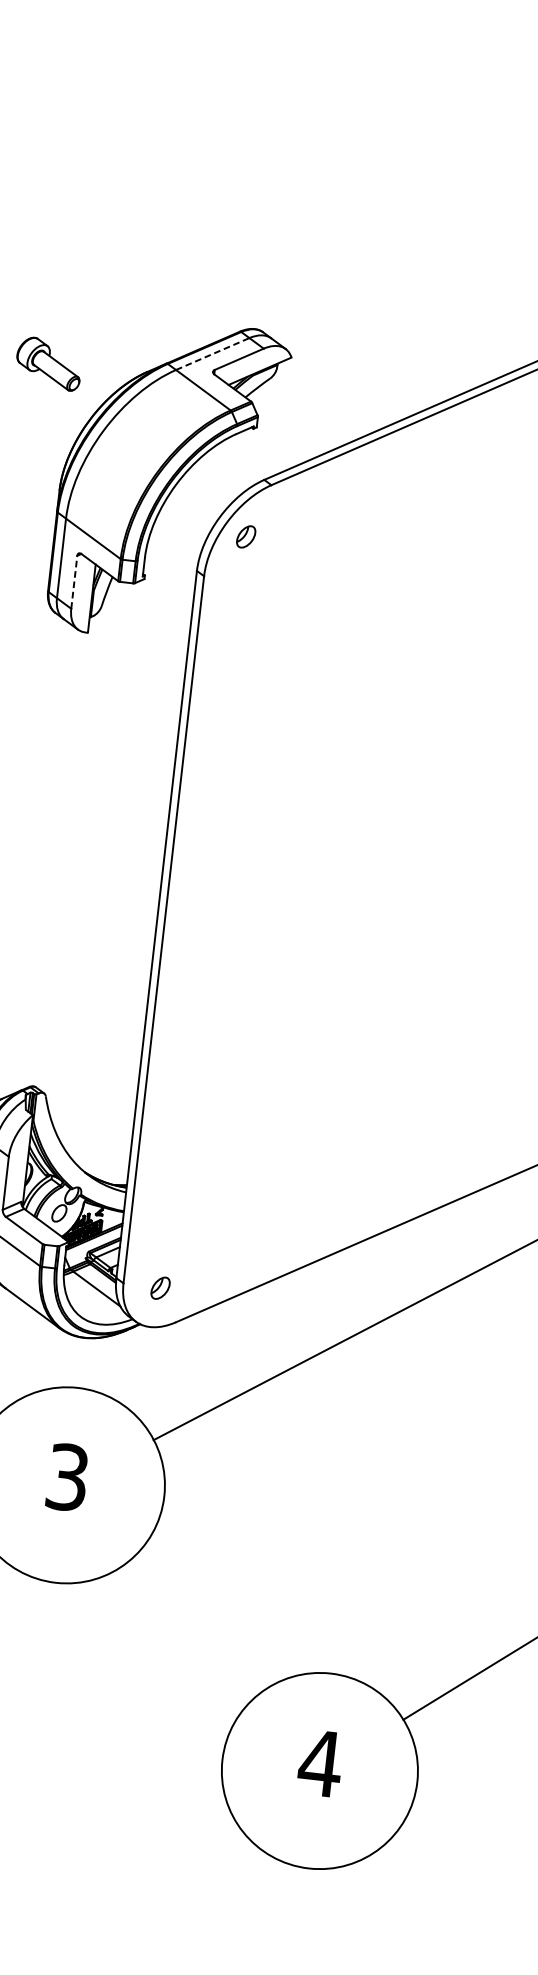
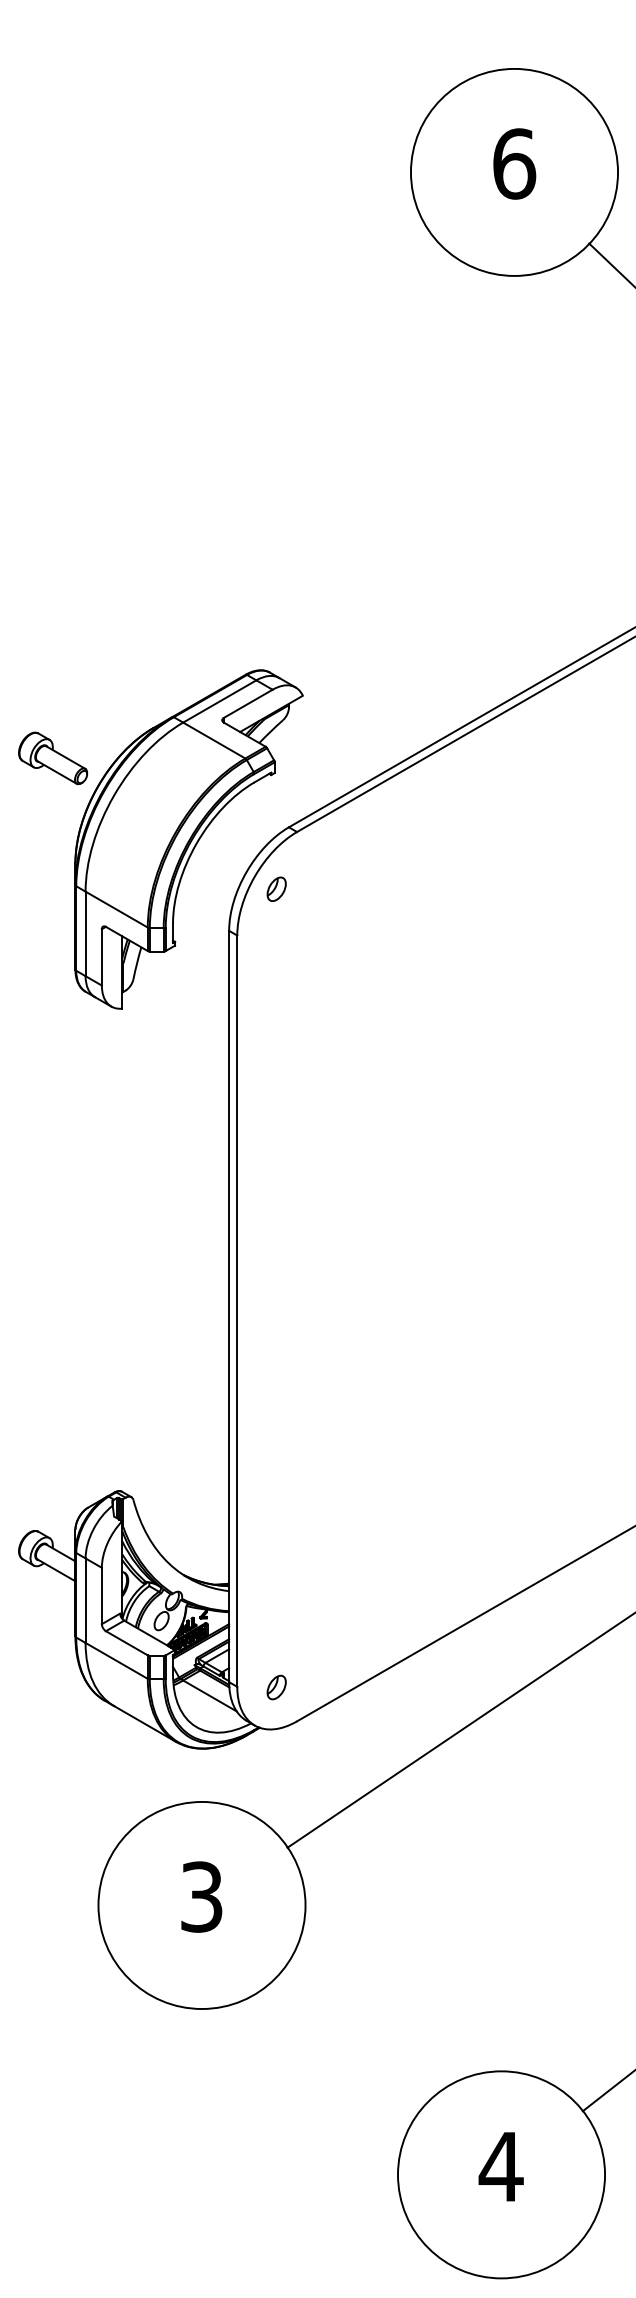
line: (213, 354) -> (220, 701), dashed -> solid
part: (49, 364) -> (53, 758), moved
line: (74, 581) -> (101, 956), dashed -> solid

